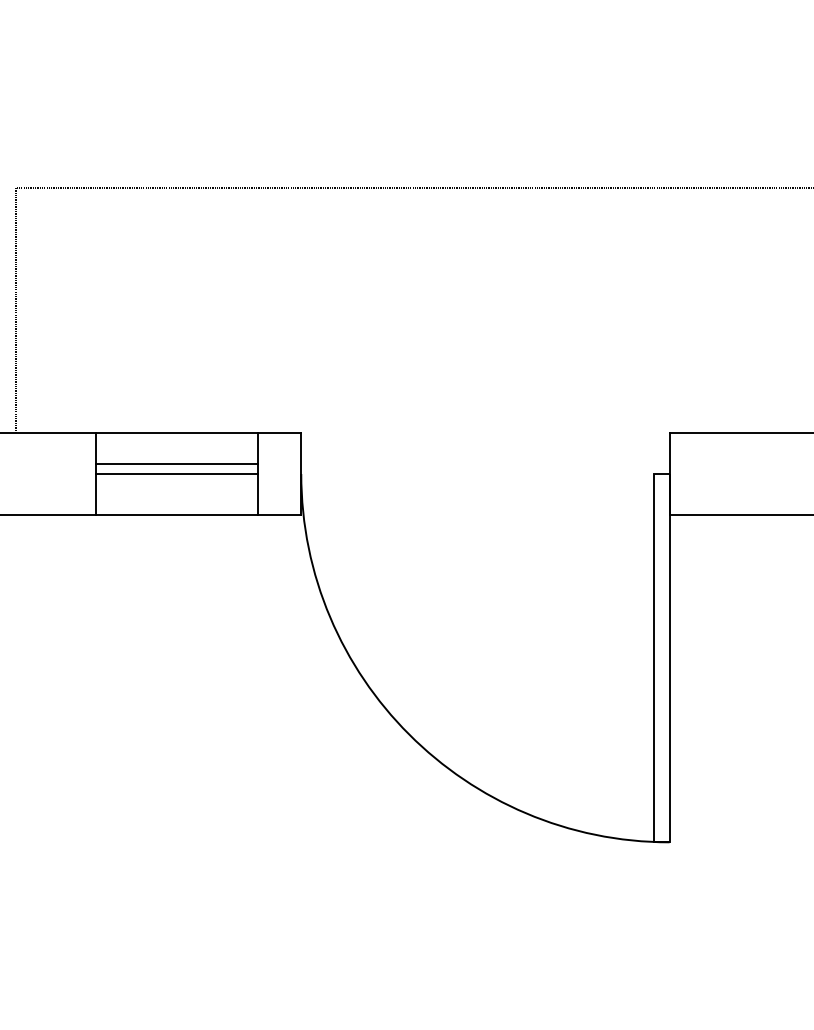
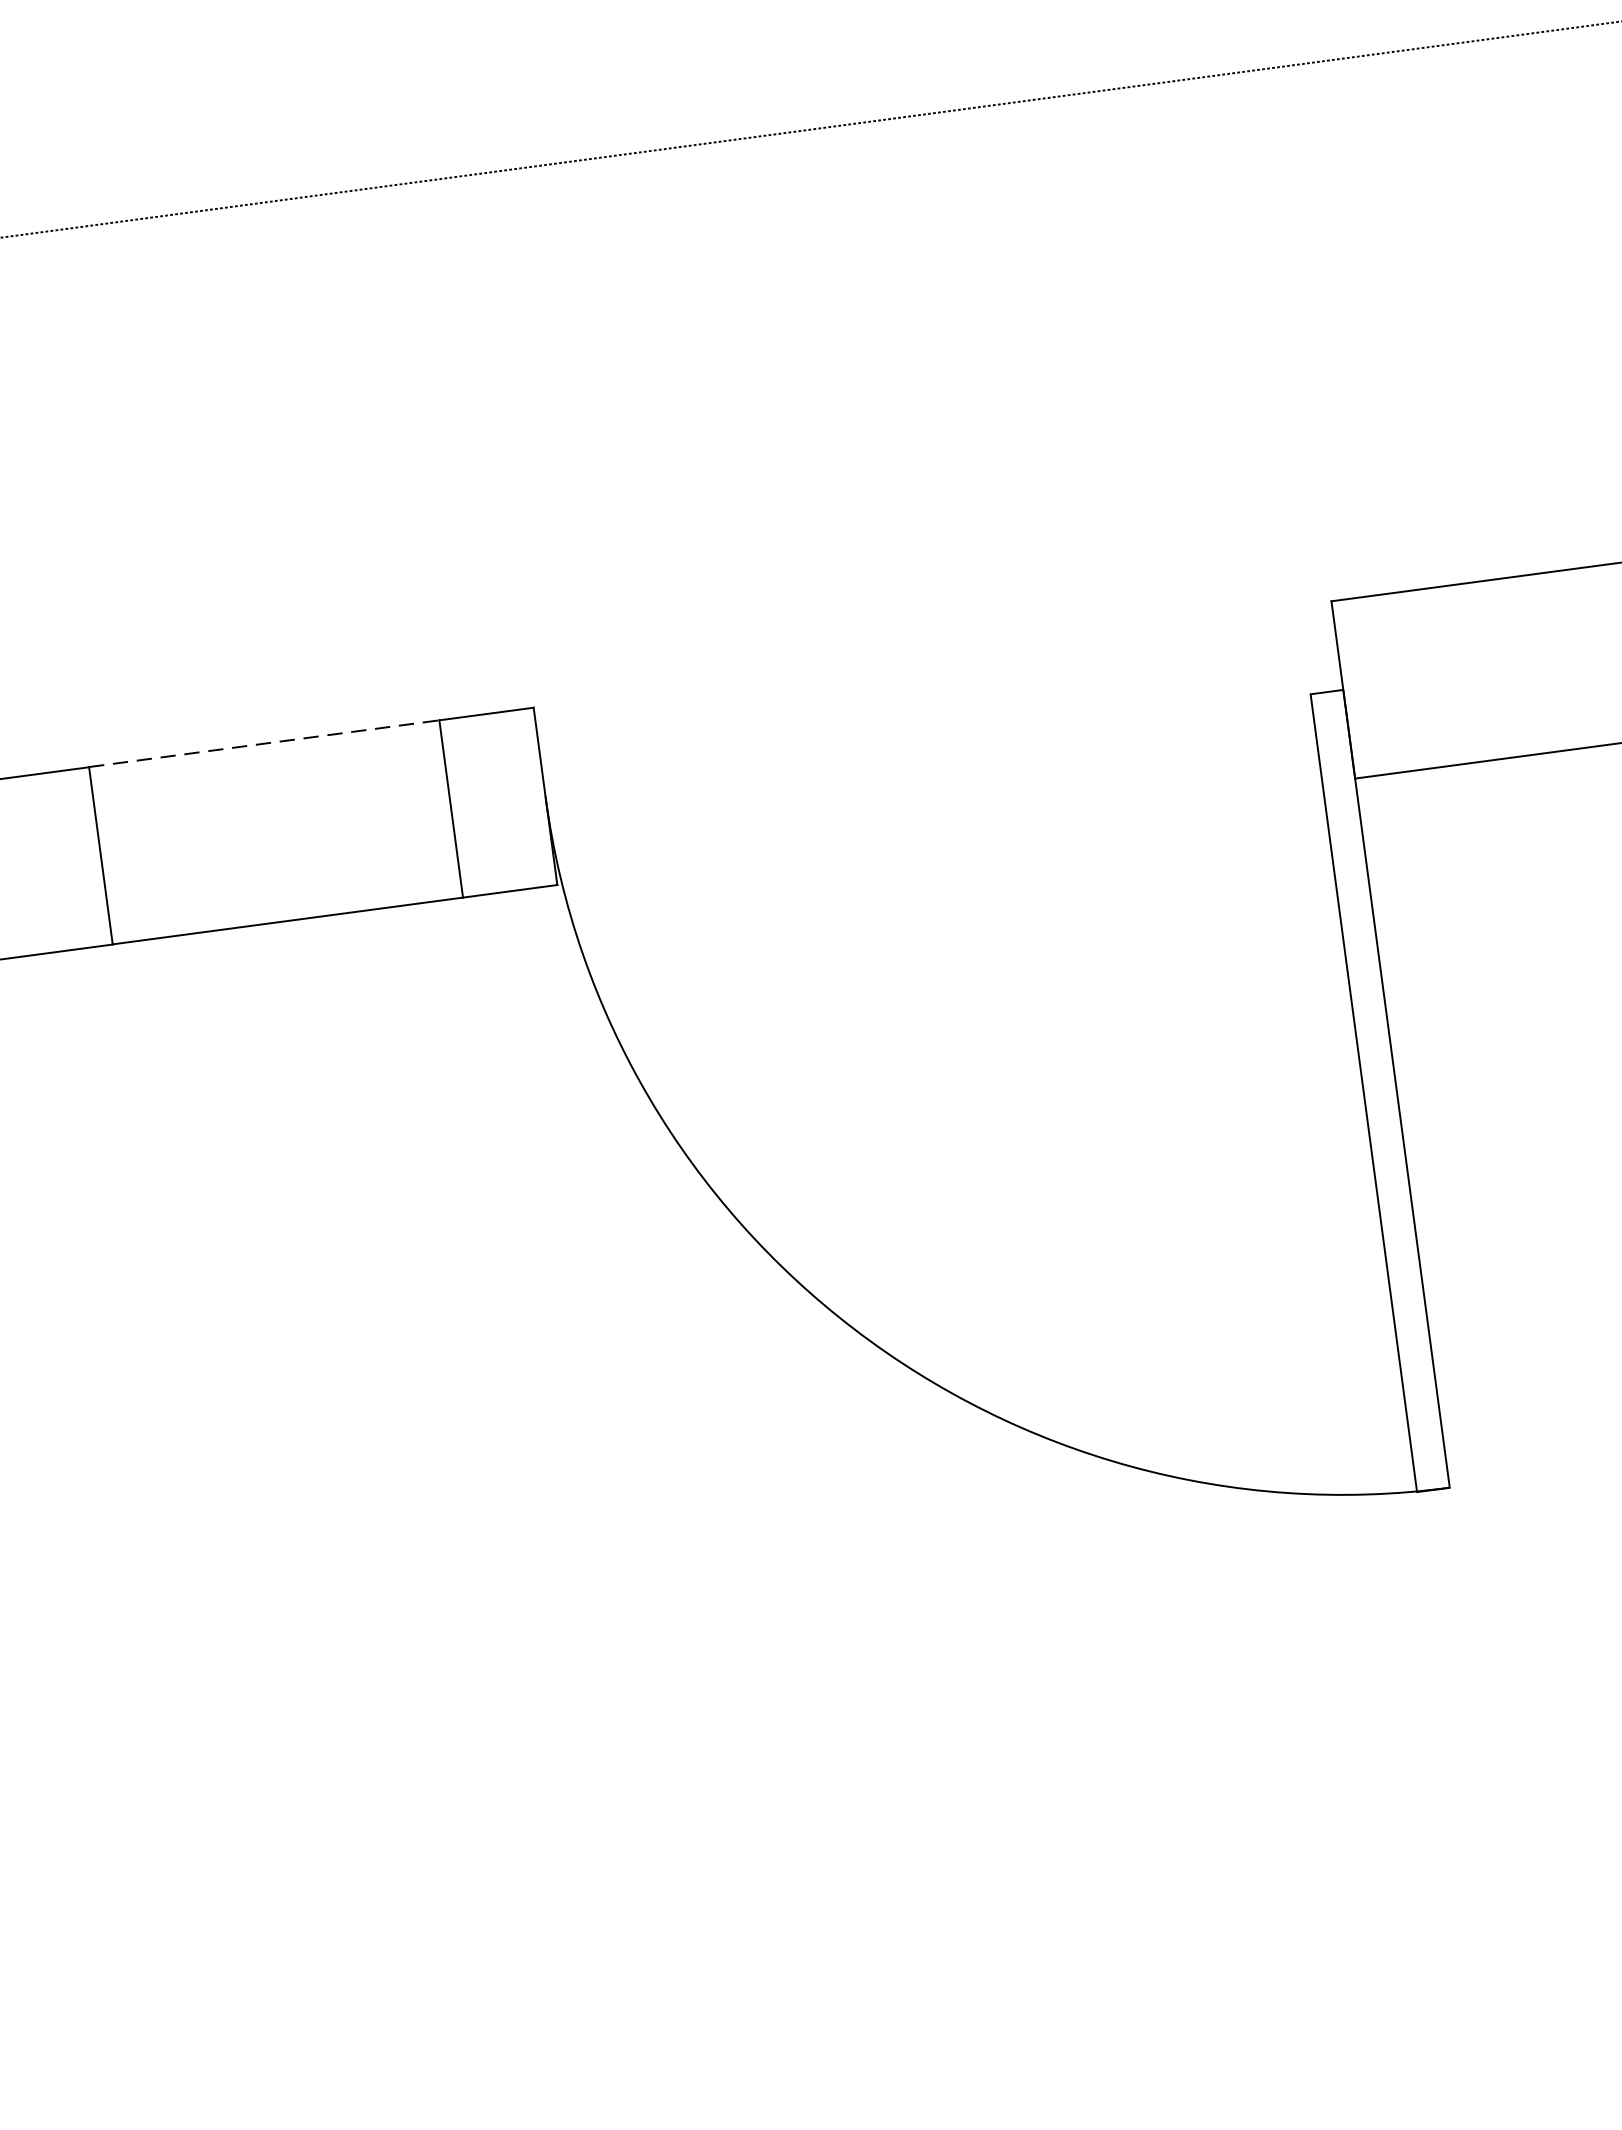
line: (176, 433) -> (263, 744), solid -> dashed
line: (176, 463) -> (272, 809), removed
line: (176, 474) -> (275, 833), removed

